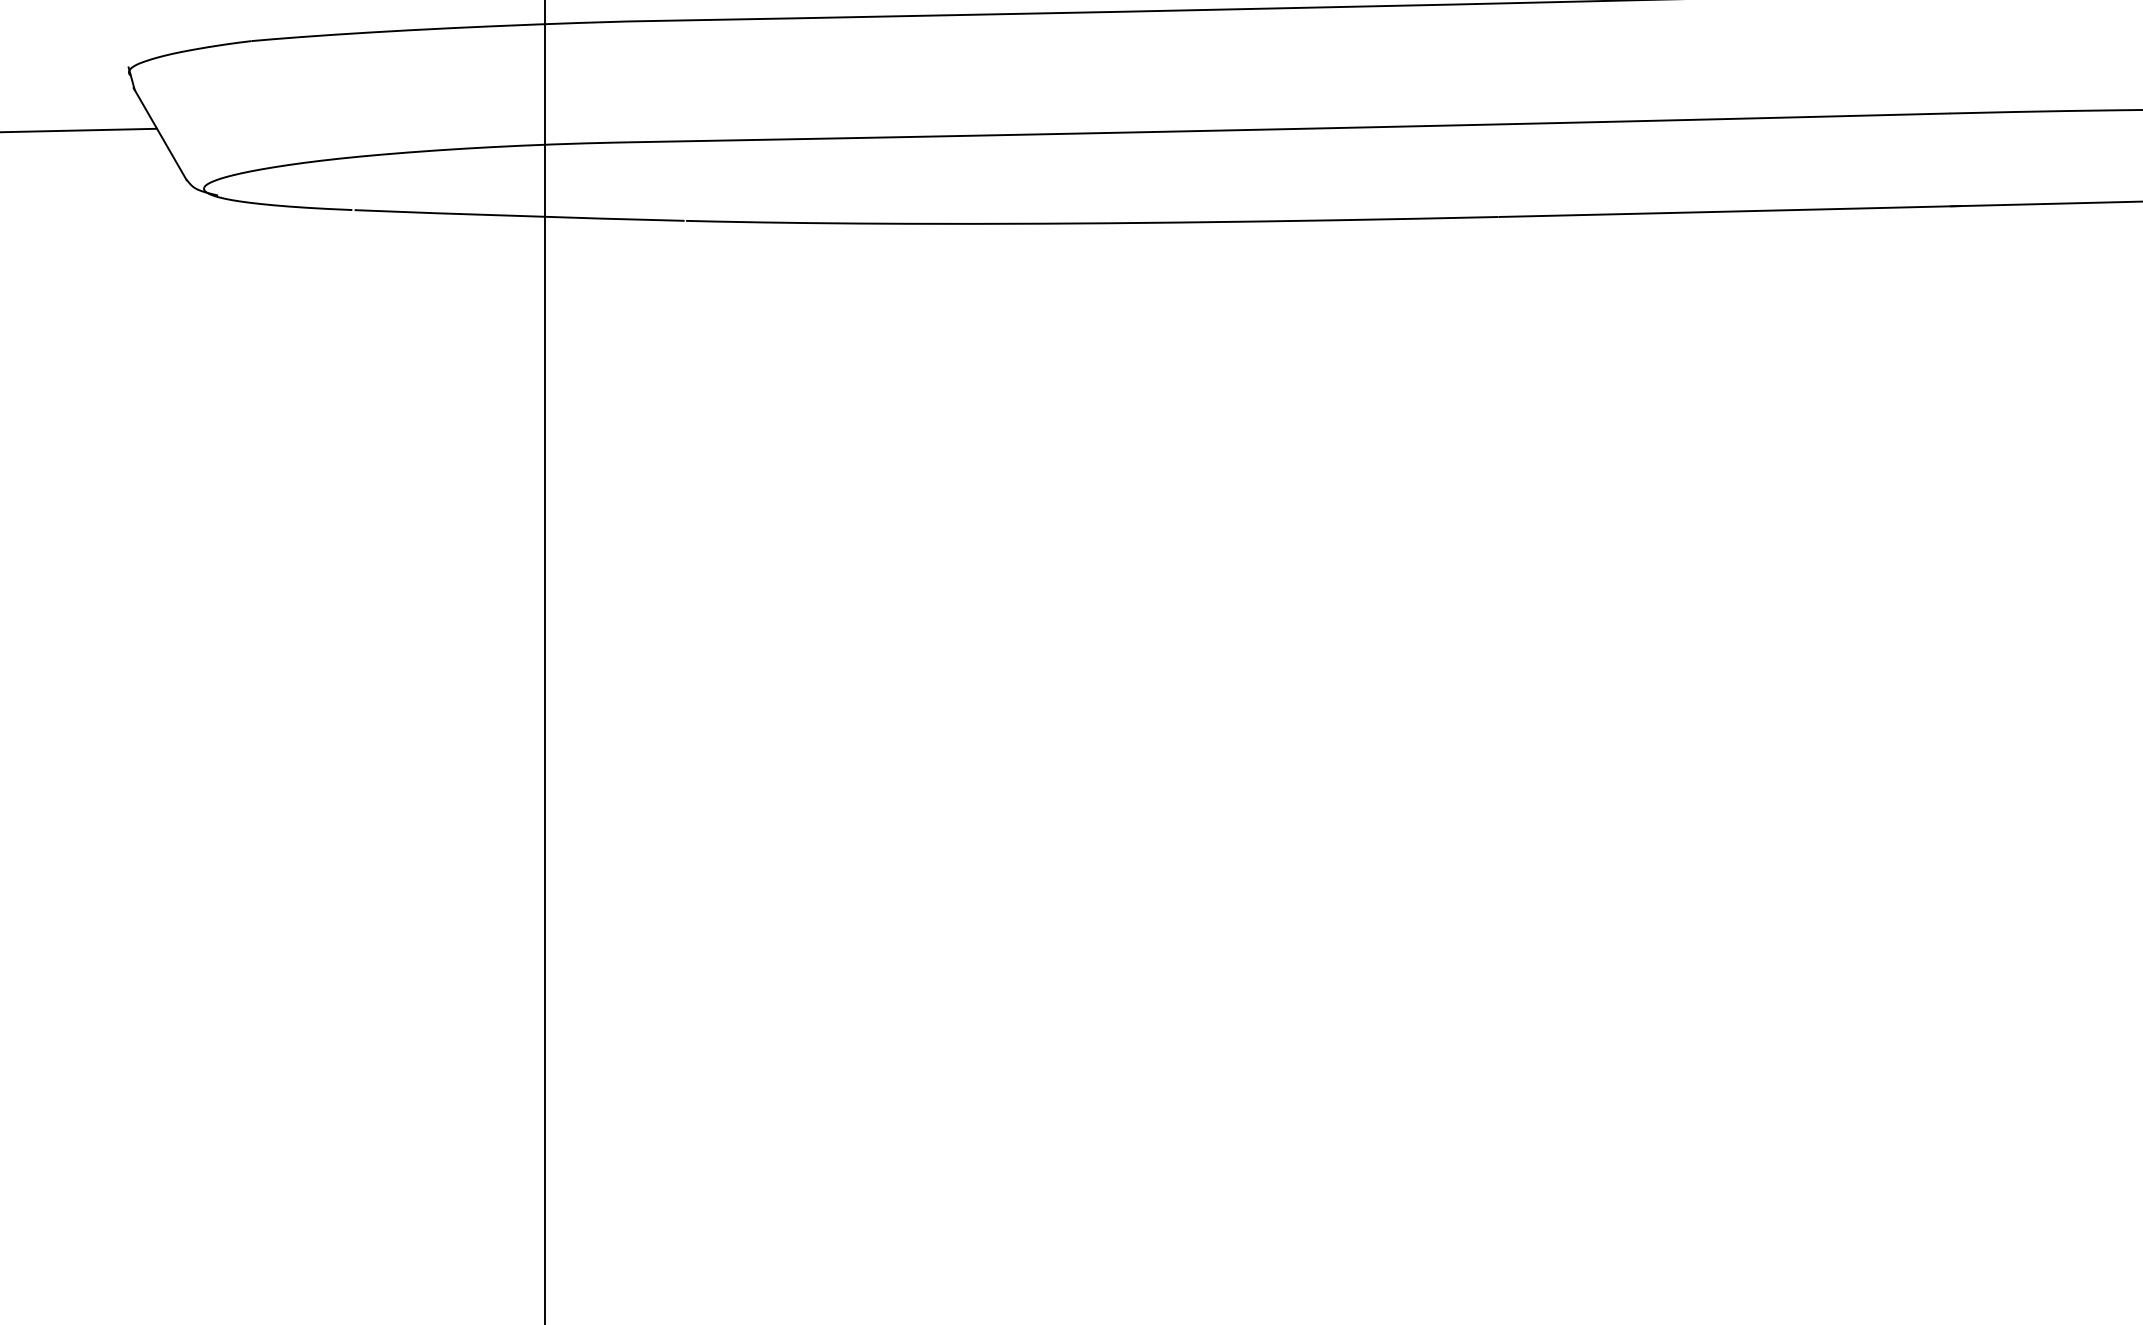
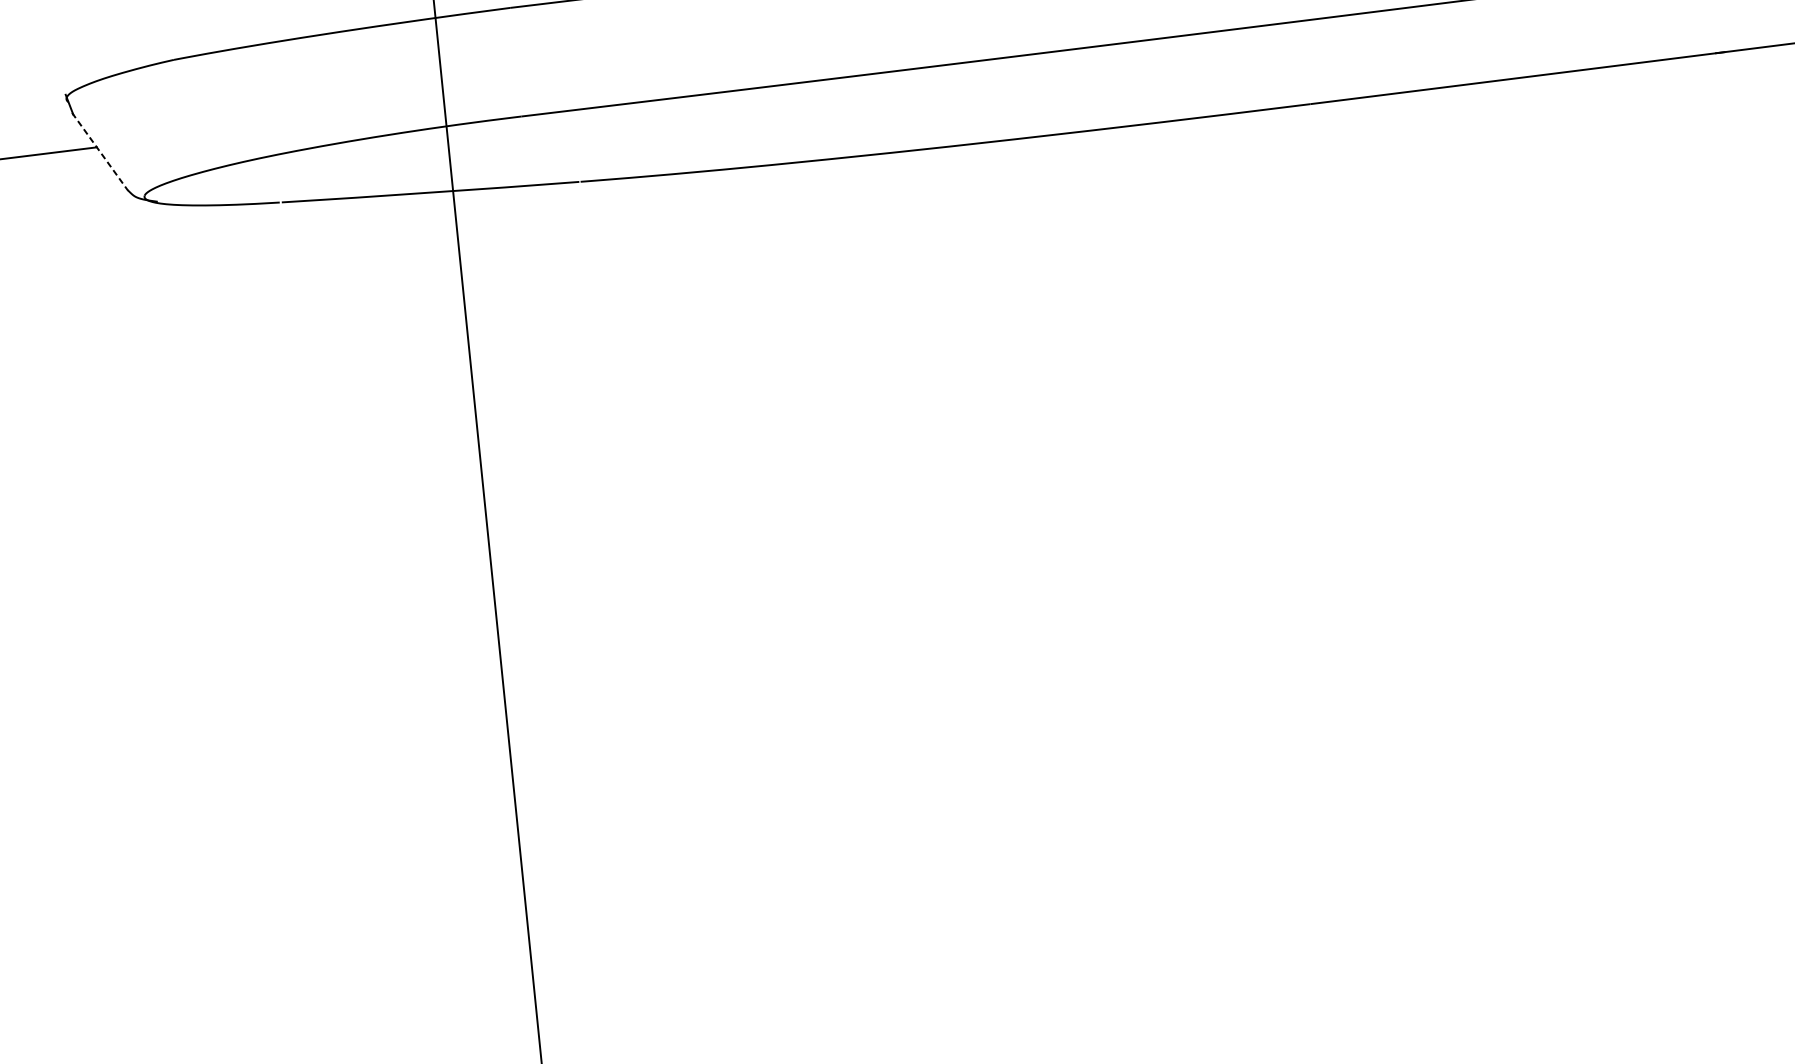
line: (160, 134) -> (100, 152), solid -> dashed

